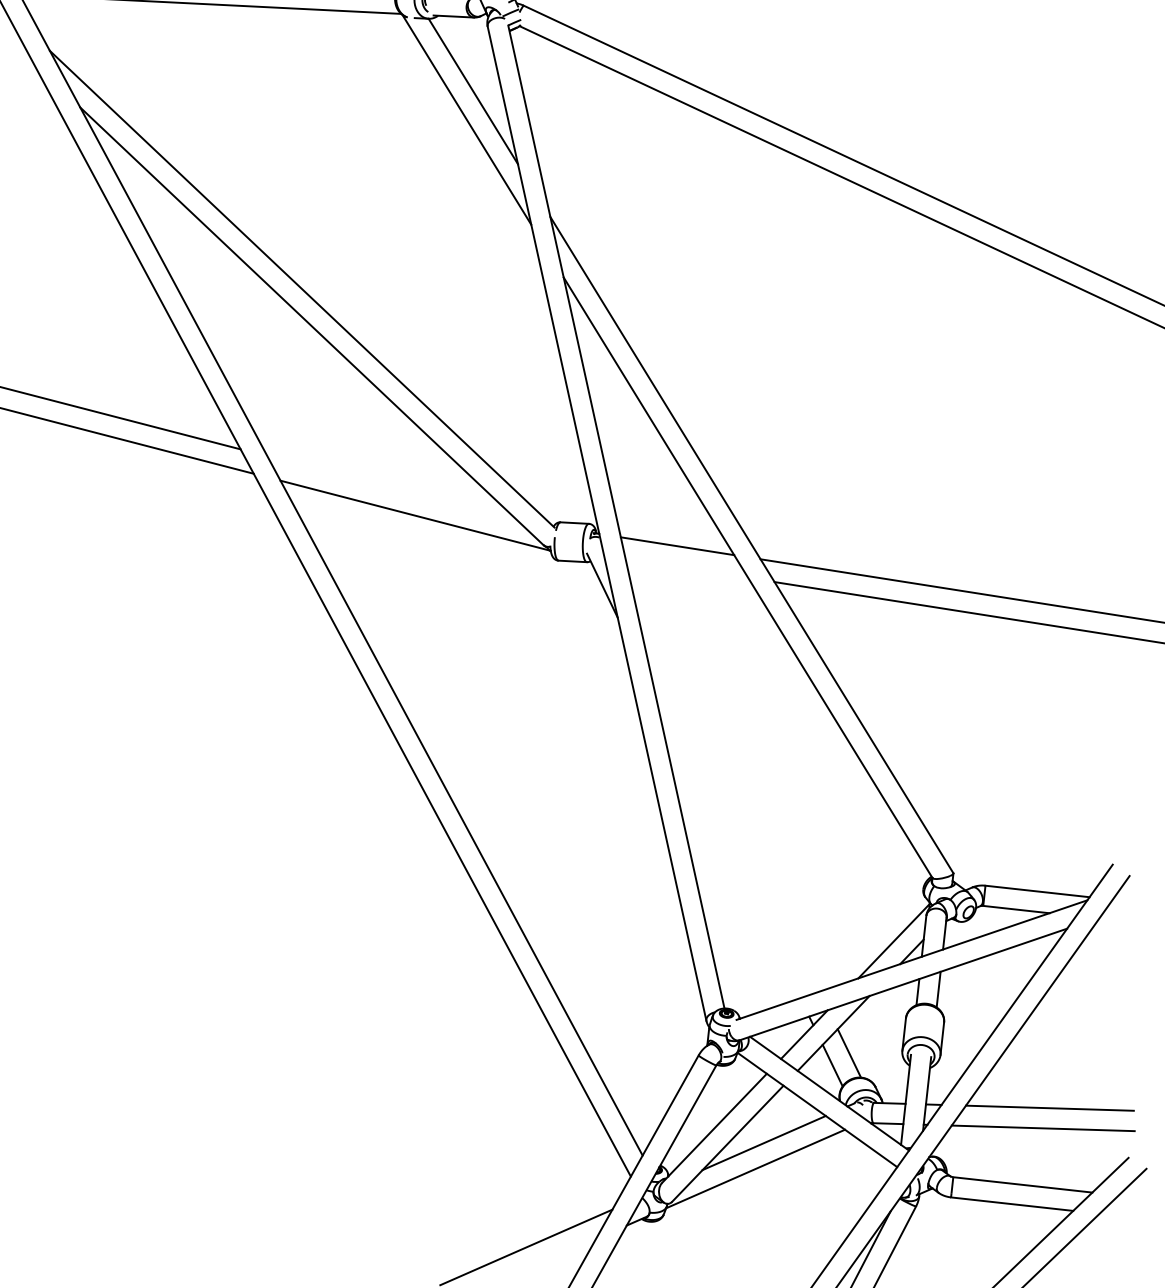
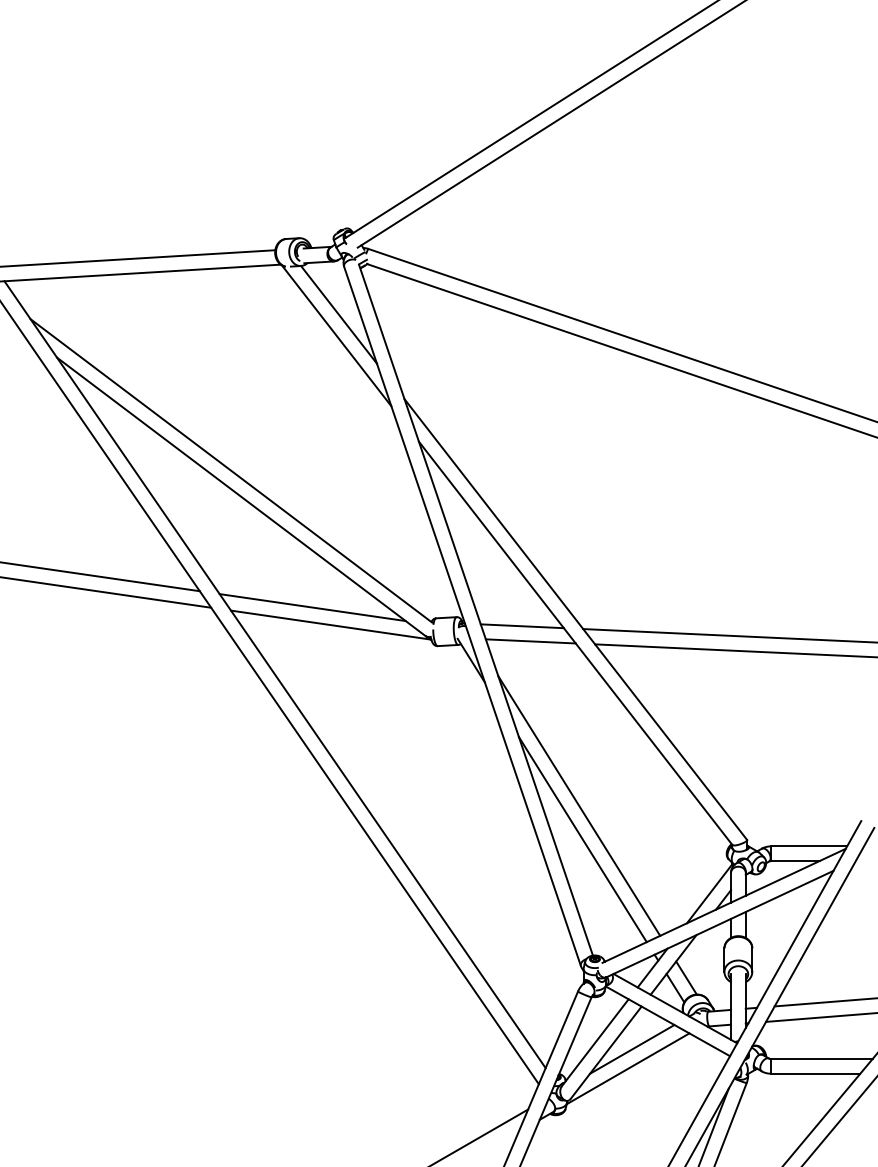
line: (392, 488) -> (312, 607), added
line: (686, 568) -> (530, 641), added
line: (728, 800) -> (579, 805), added
line: (727, 847) -> (582, 839), added

